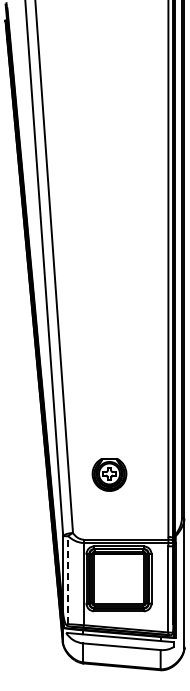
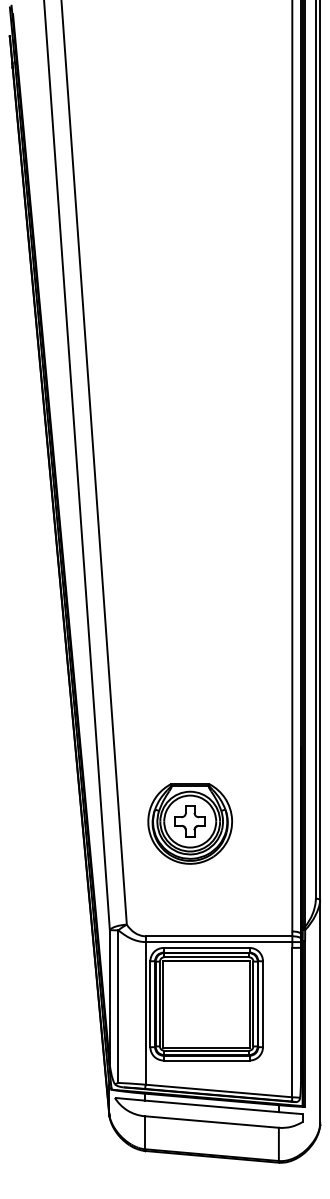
part: (109, 474) -> (190, 823), size x1.43
line: (68, 580) -> (119, 1007), dashed -> solid

